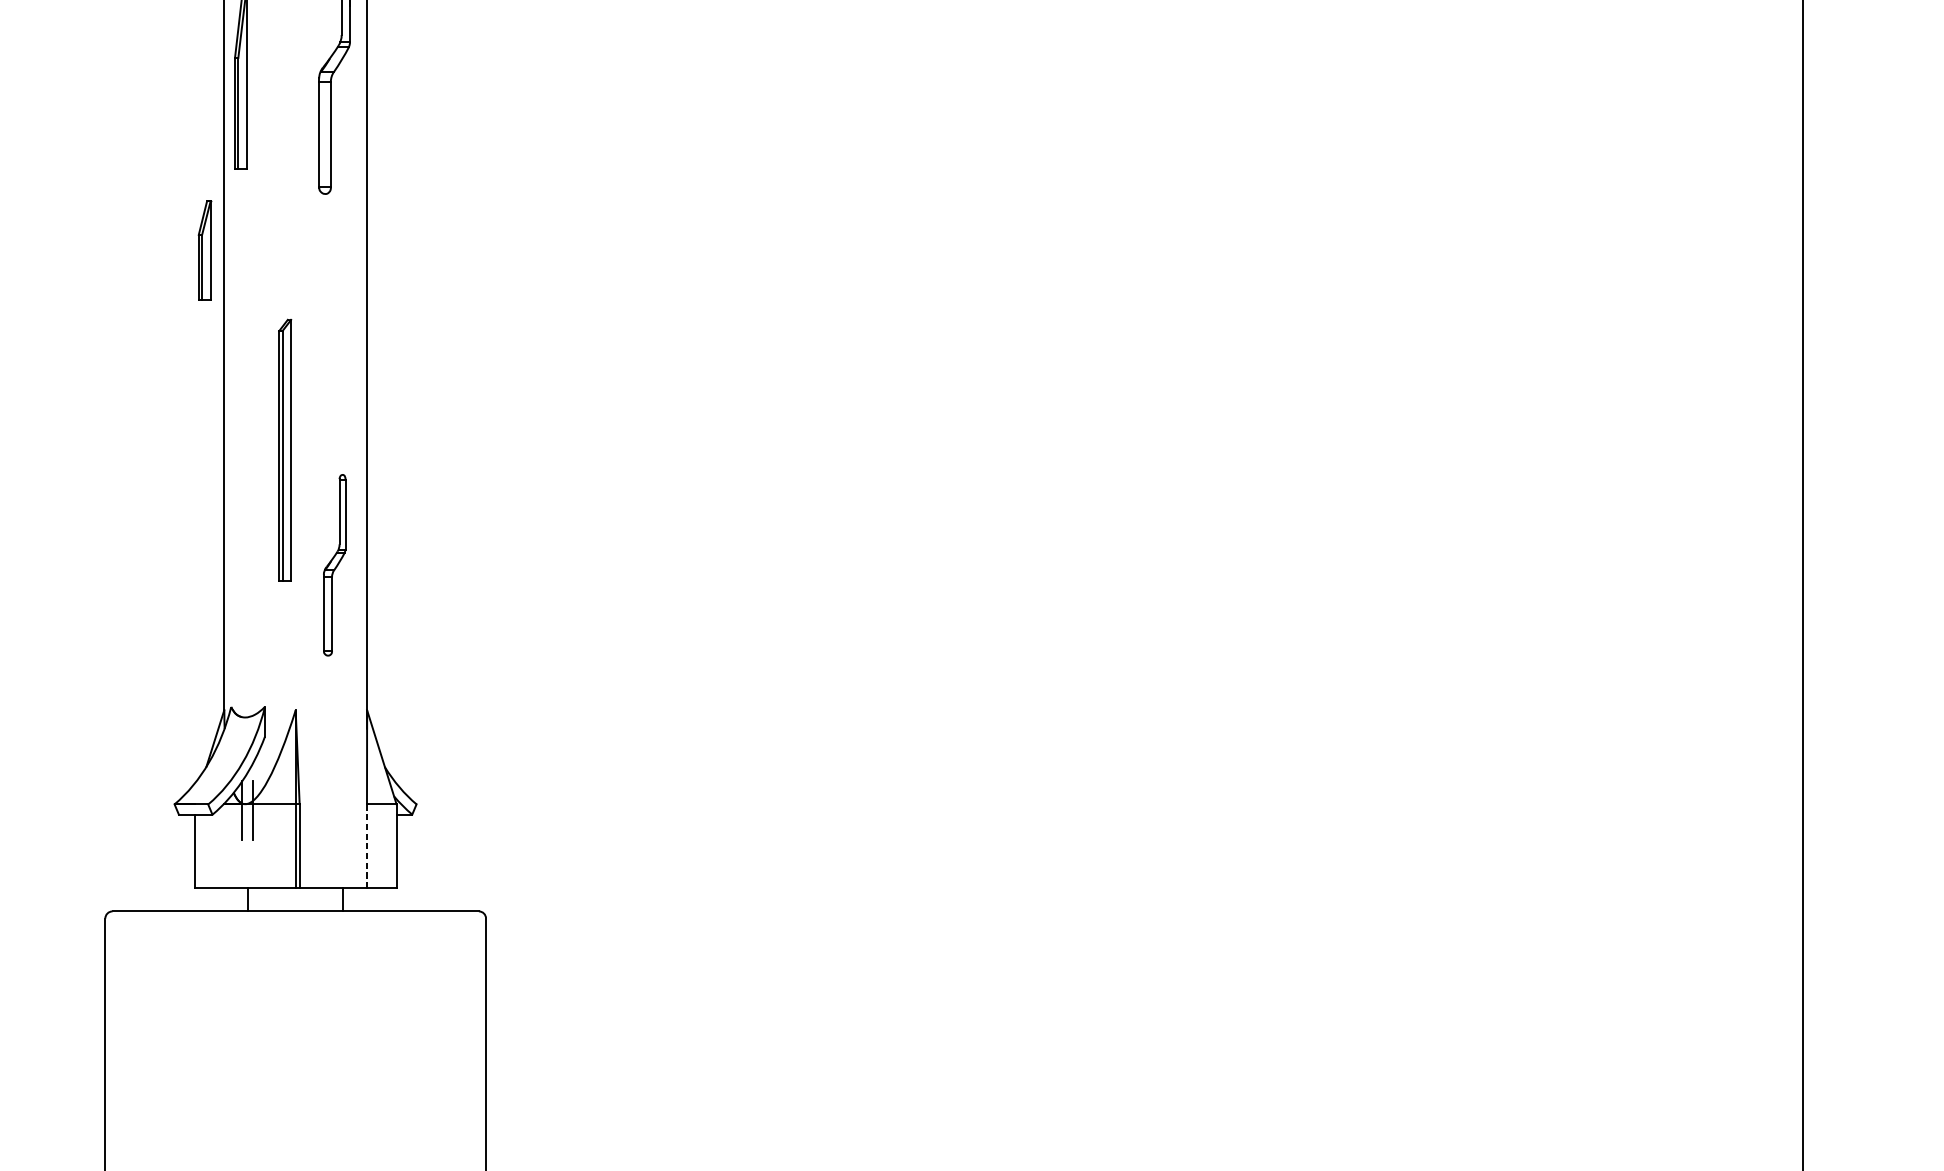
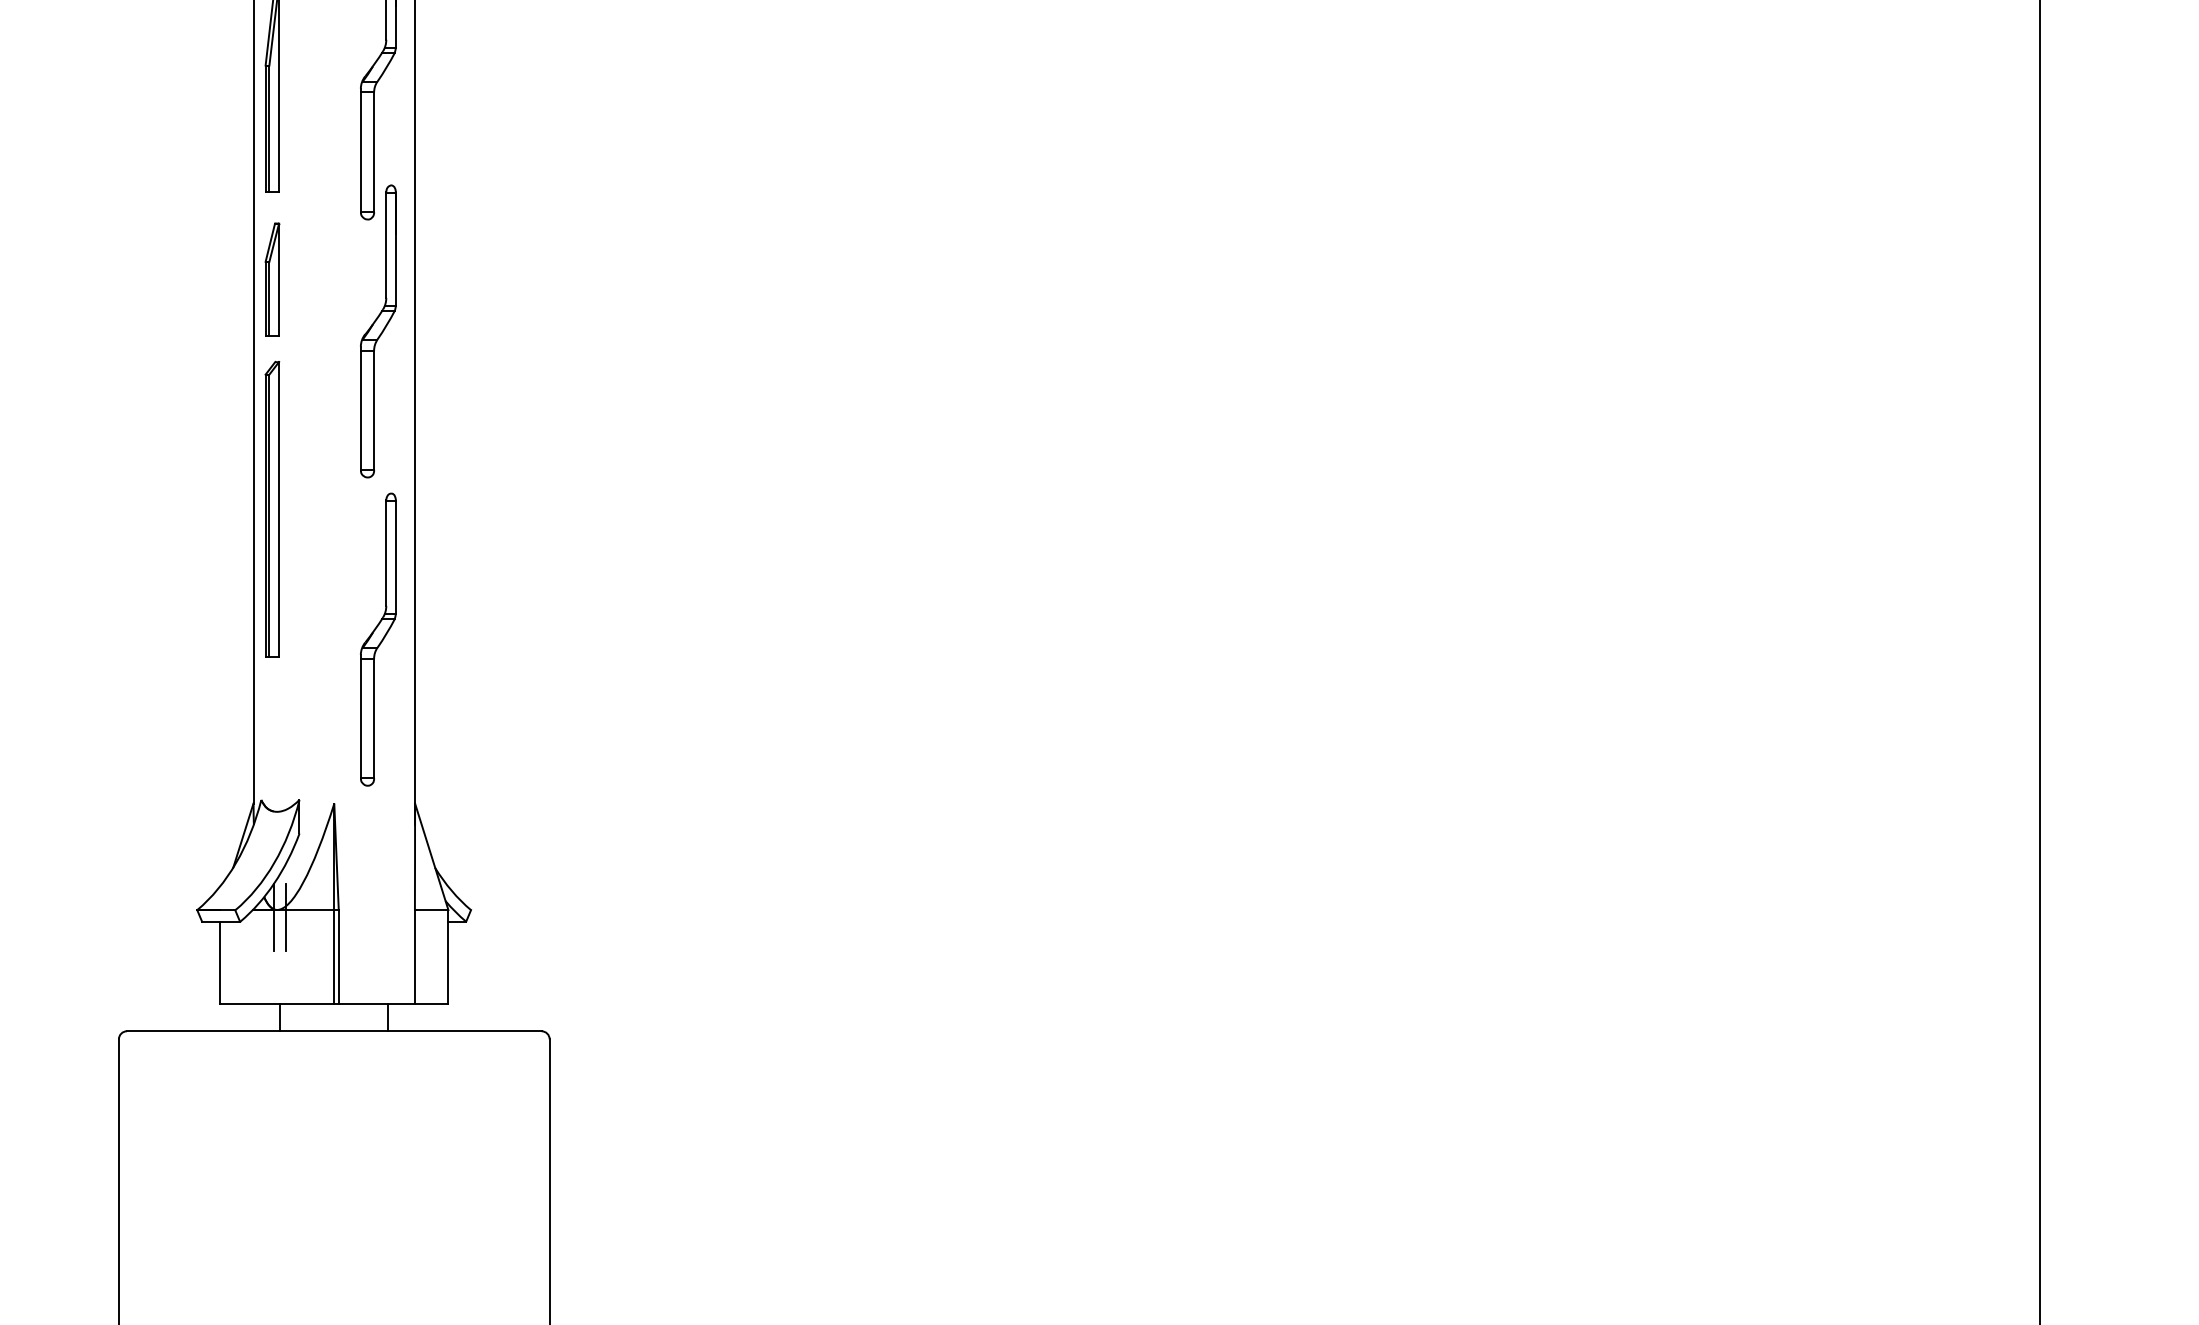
part: (204, 250) -> (272, 279), moved
part: (334, 292) -> (378, 331), added
part: (285, 449) -> (272, 508), moved
part: (334, 565) -> (378, 639), size x1.43
line: (366, 846) -> (414, 957), dashed -> solid

